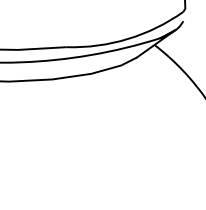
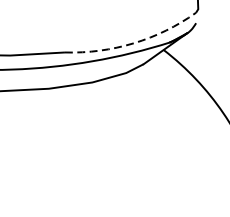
arc: (127, 39) -> (133, 43), solid -> dashed

